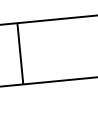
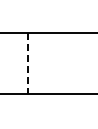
line: (20, 53) -> (28, 63), solid -> dashed

